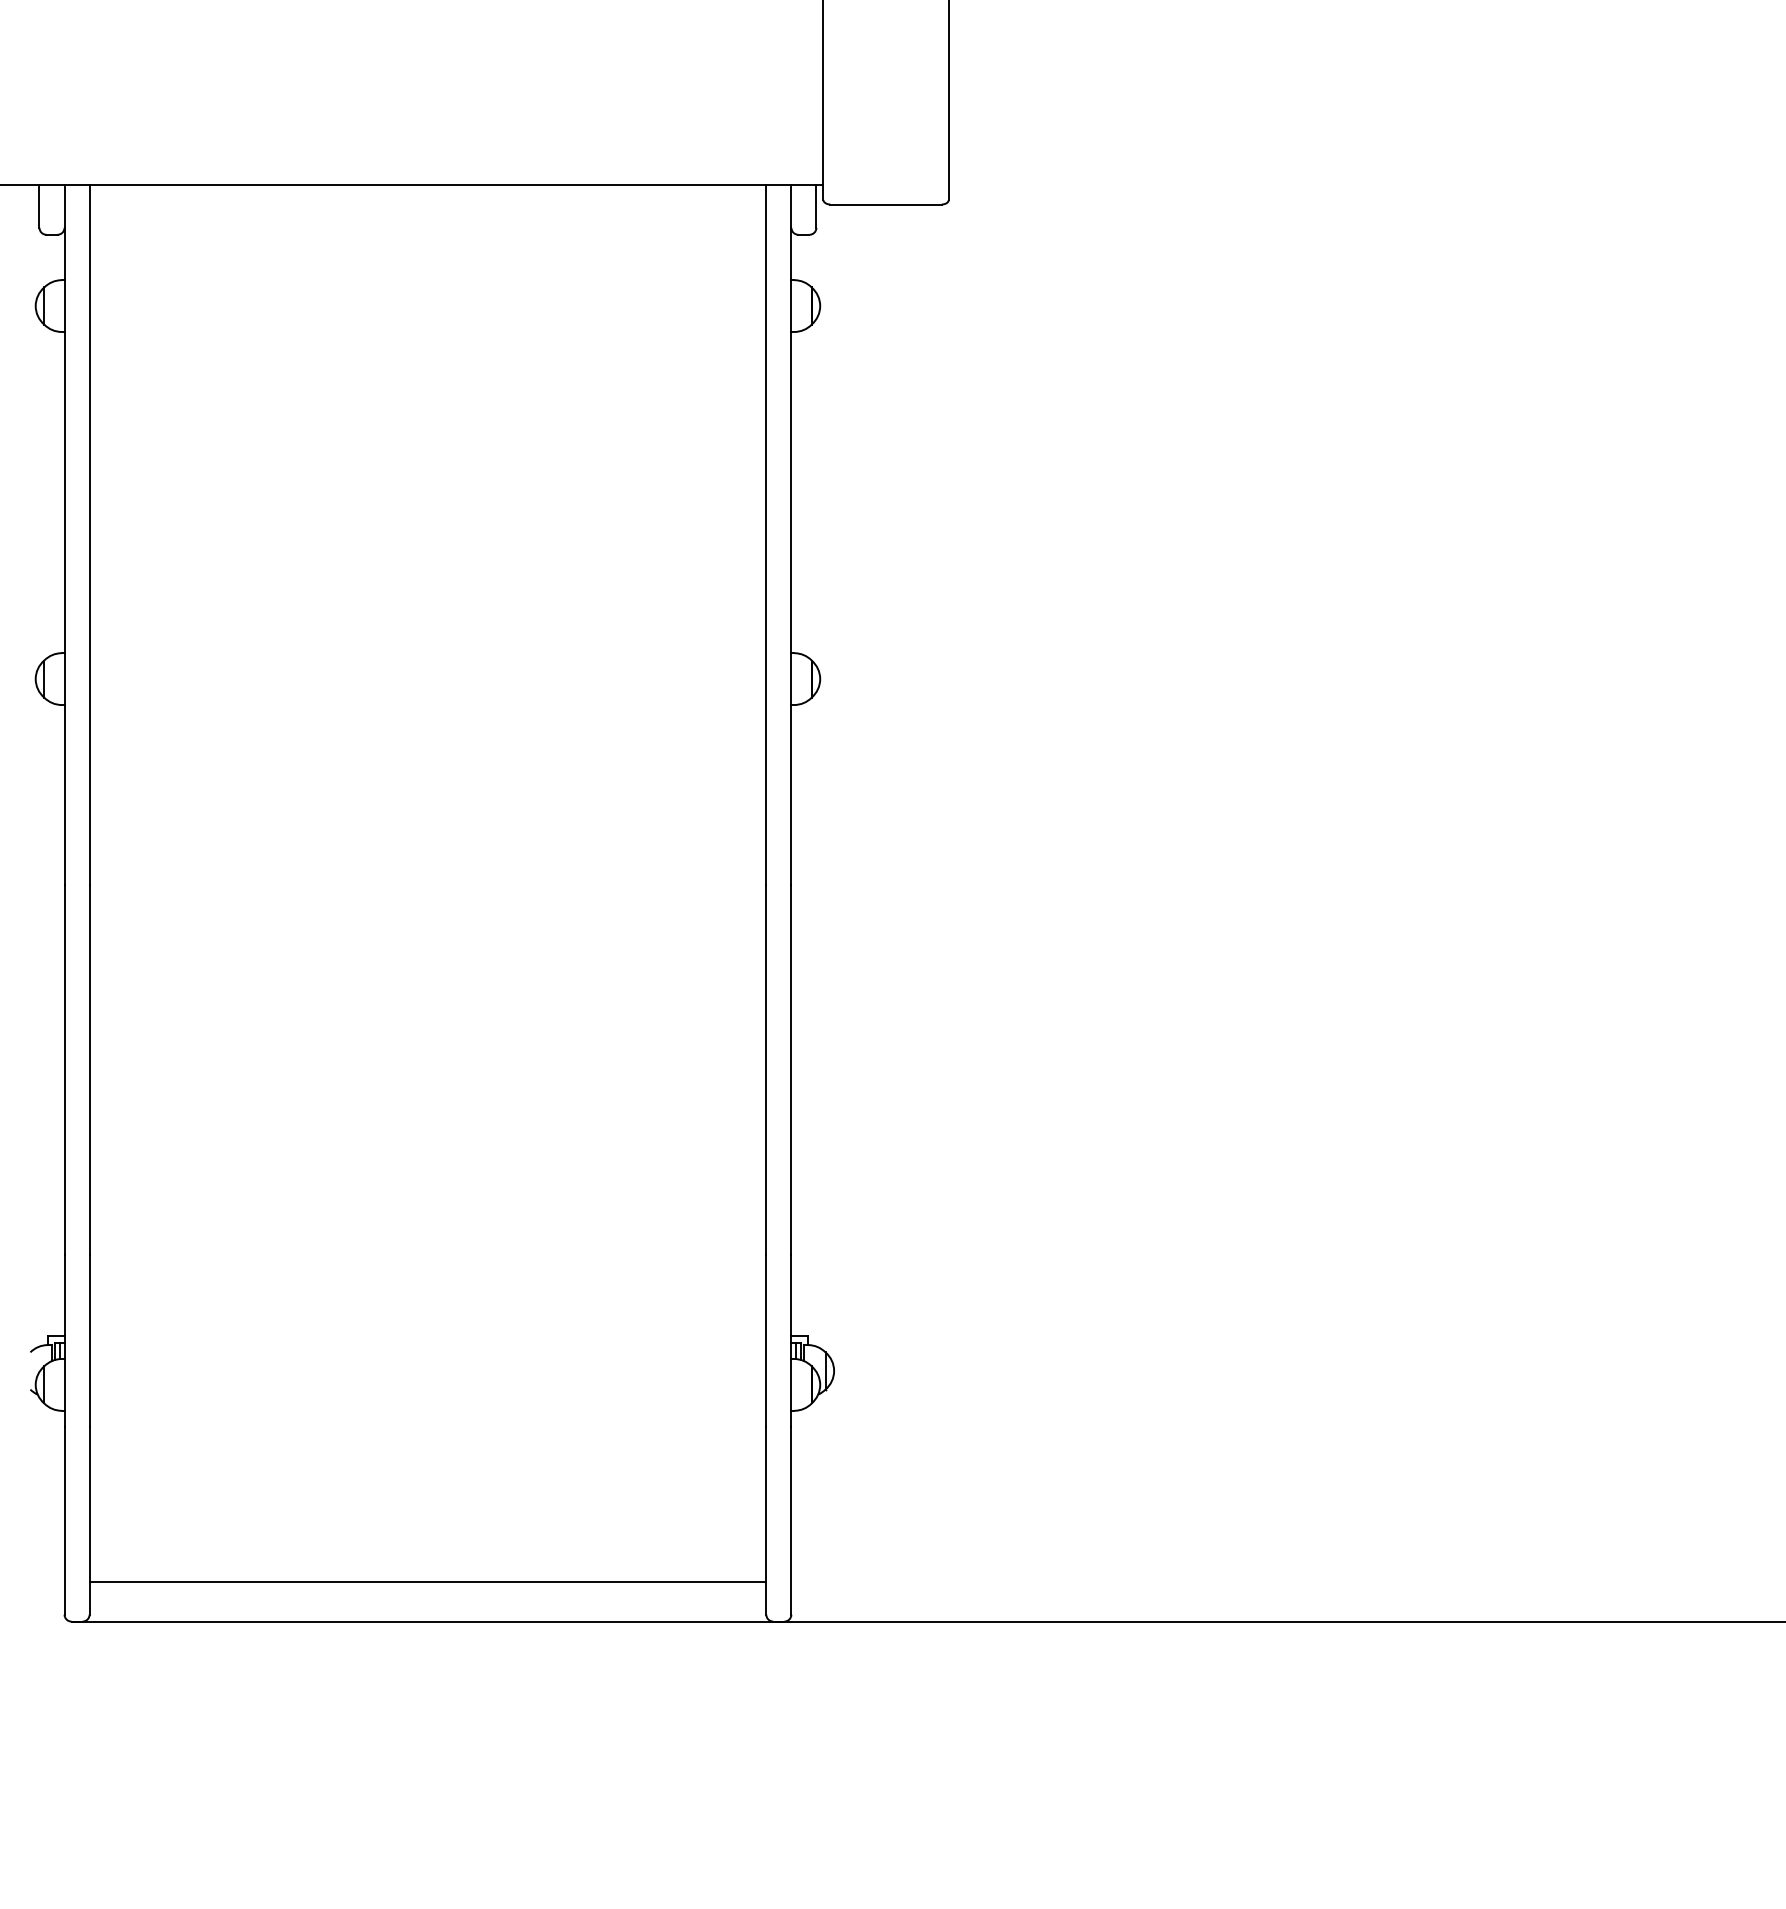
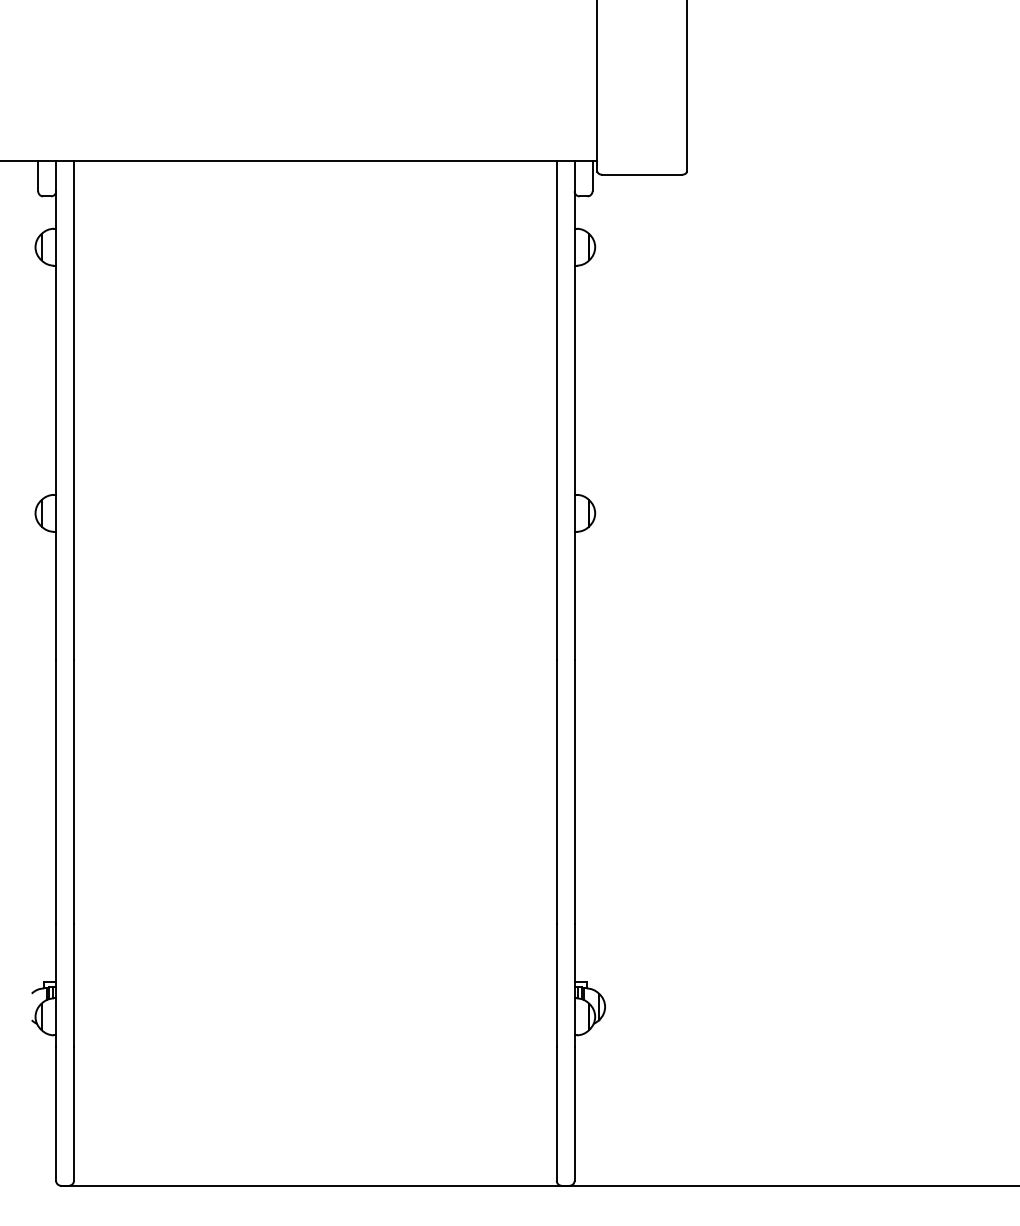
line: (427, 1581) -> (315, 1157), removed

